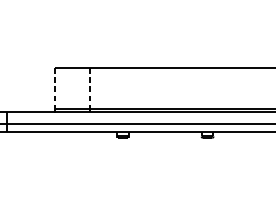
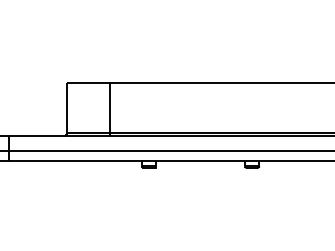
line: (55, 89) -> (67, 108), dashed -> solid
line: (90, 89) -> (109, 108), dashed -> solid

